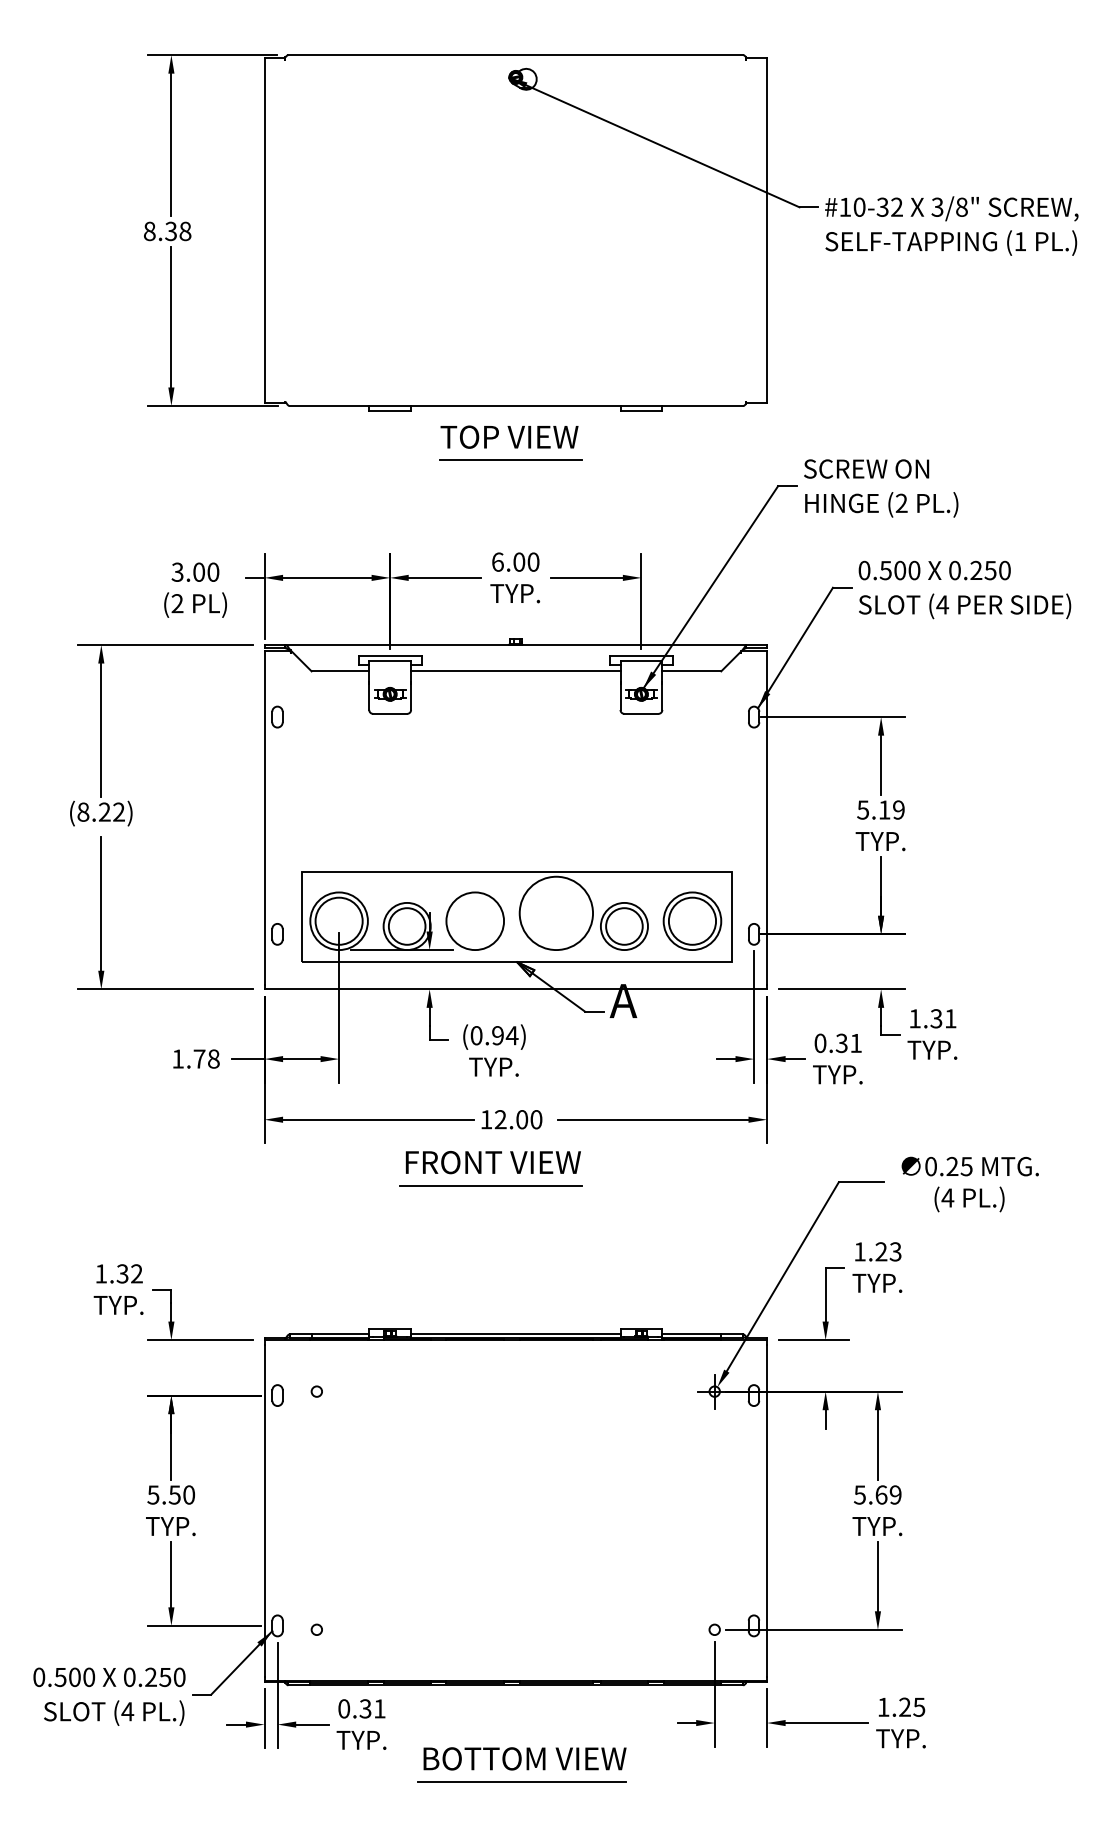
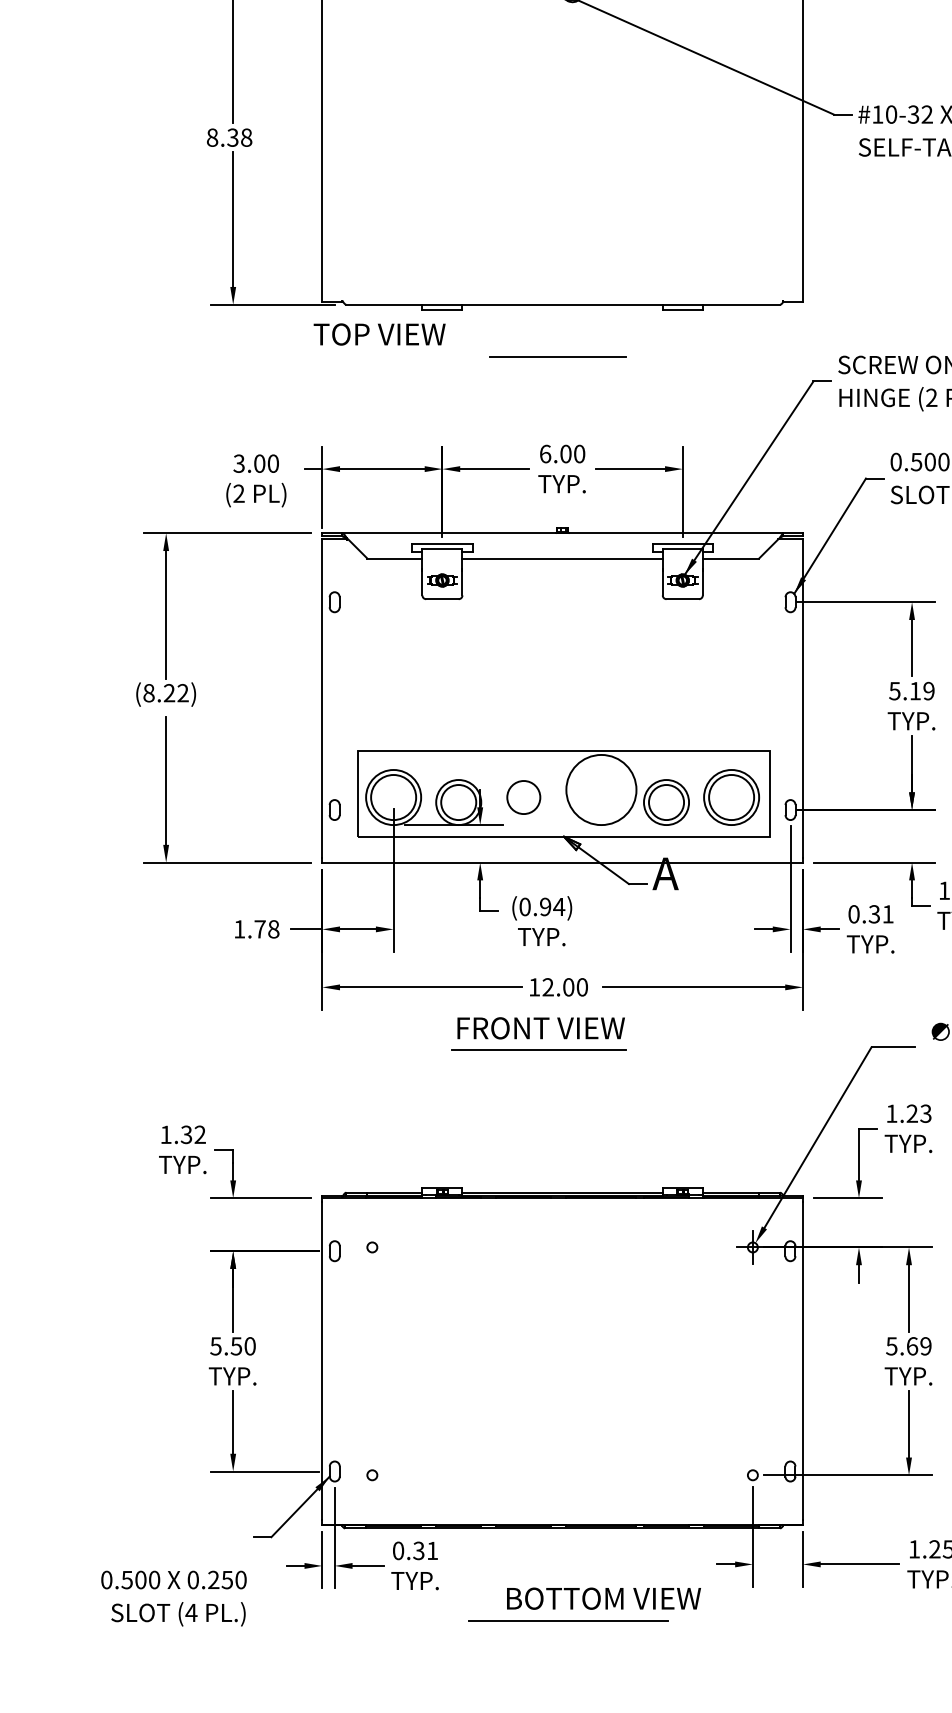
text: (509, 436) -> (379, 333), moved
circle: (475, 921) -> (524, 797), size x0.6
text: (109, 1696) -> (173, 1598), moved
text: (524, 1758) -> (603, 1598), moved

